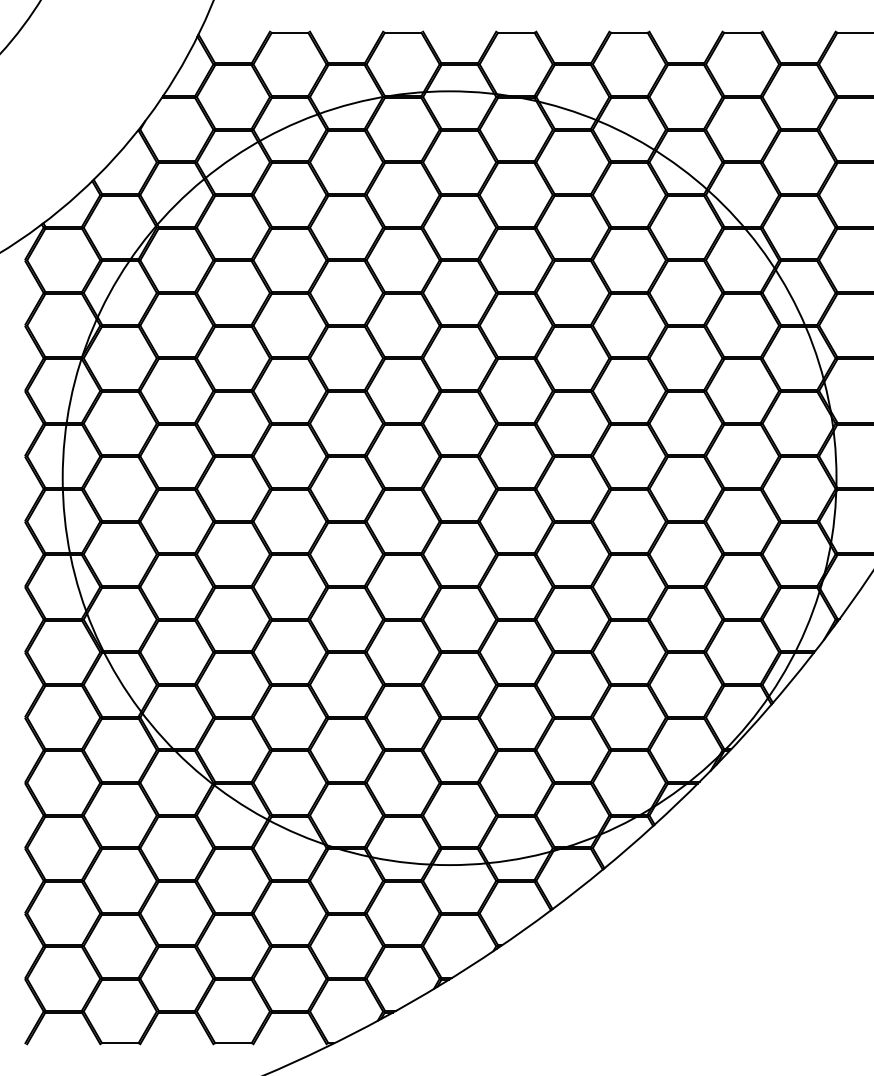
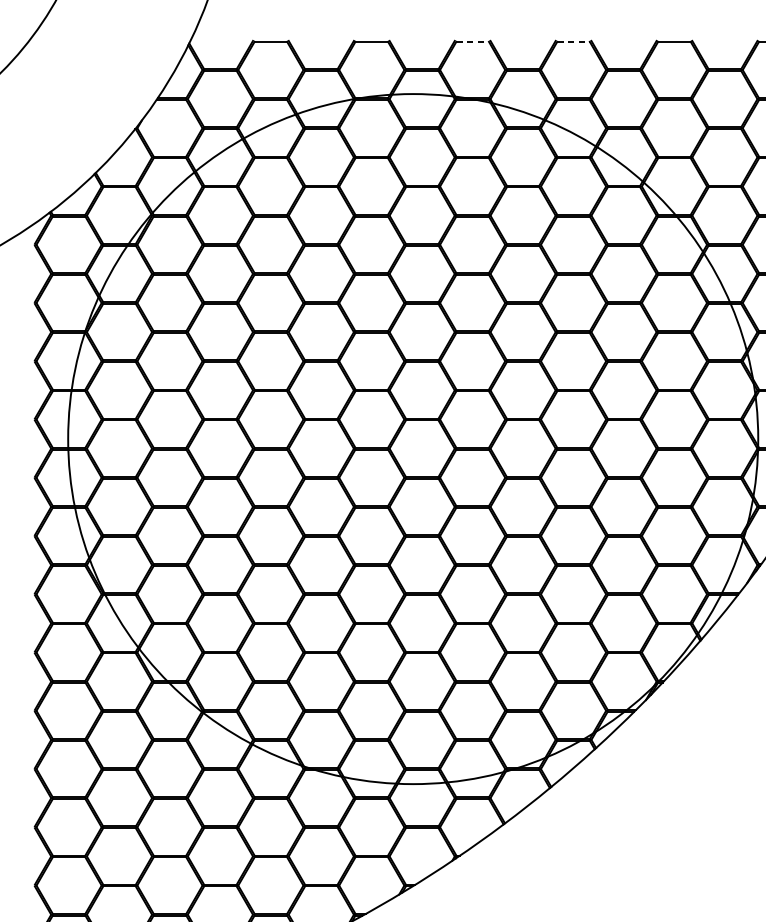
line: (516, 32) -> (472, 41), solid -> dashed
line: (629, 32) -> (573, 41), solid -> dashed

